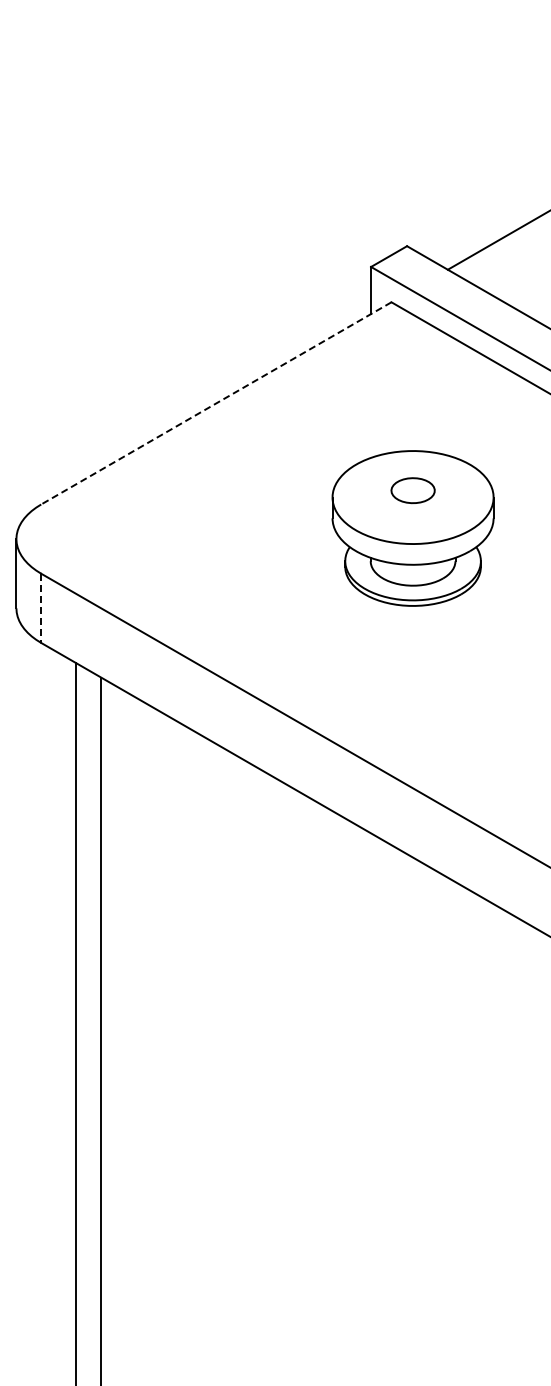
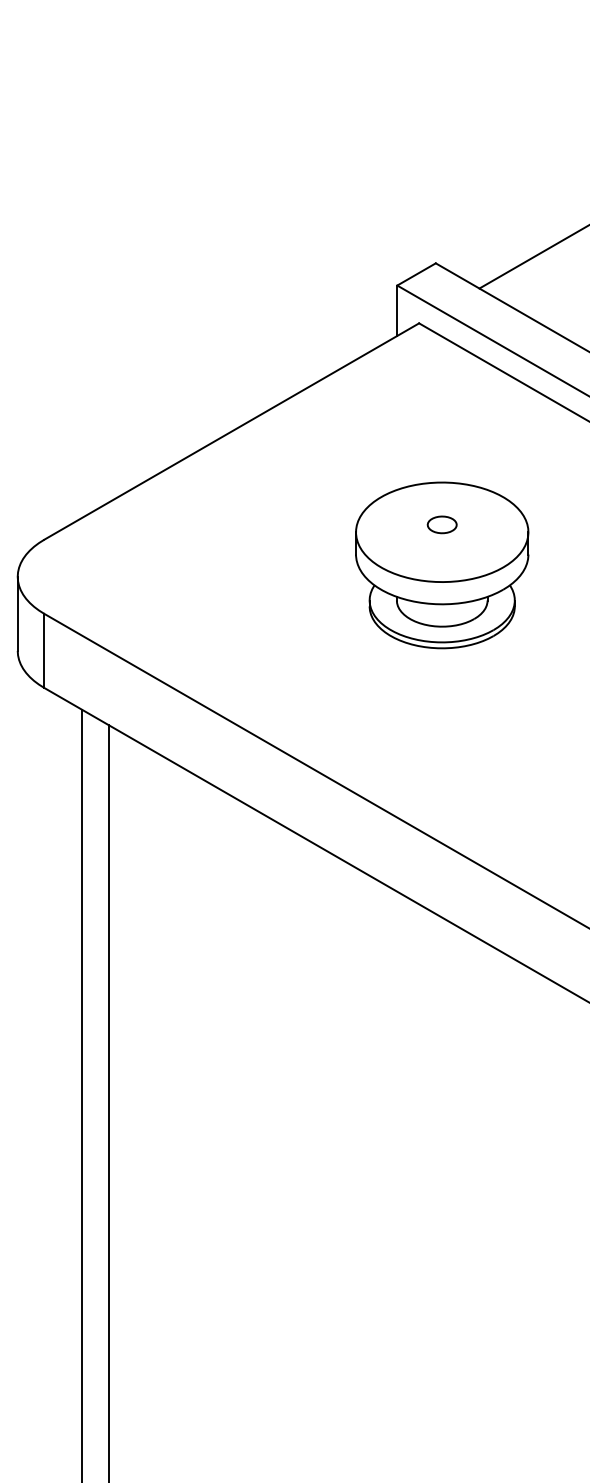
line: (215, 403) -> (230, 431), dashed -> solid
part: (412, 490) -> (441, 524), size x0.62
line: (41, 608) -> (44, 651), dashed -> solid

